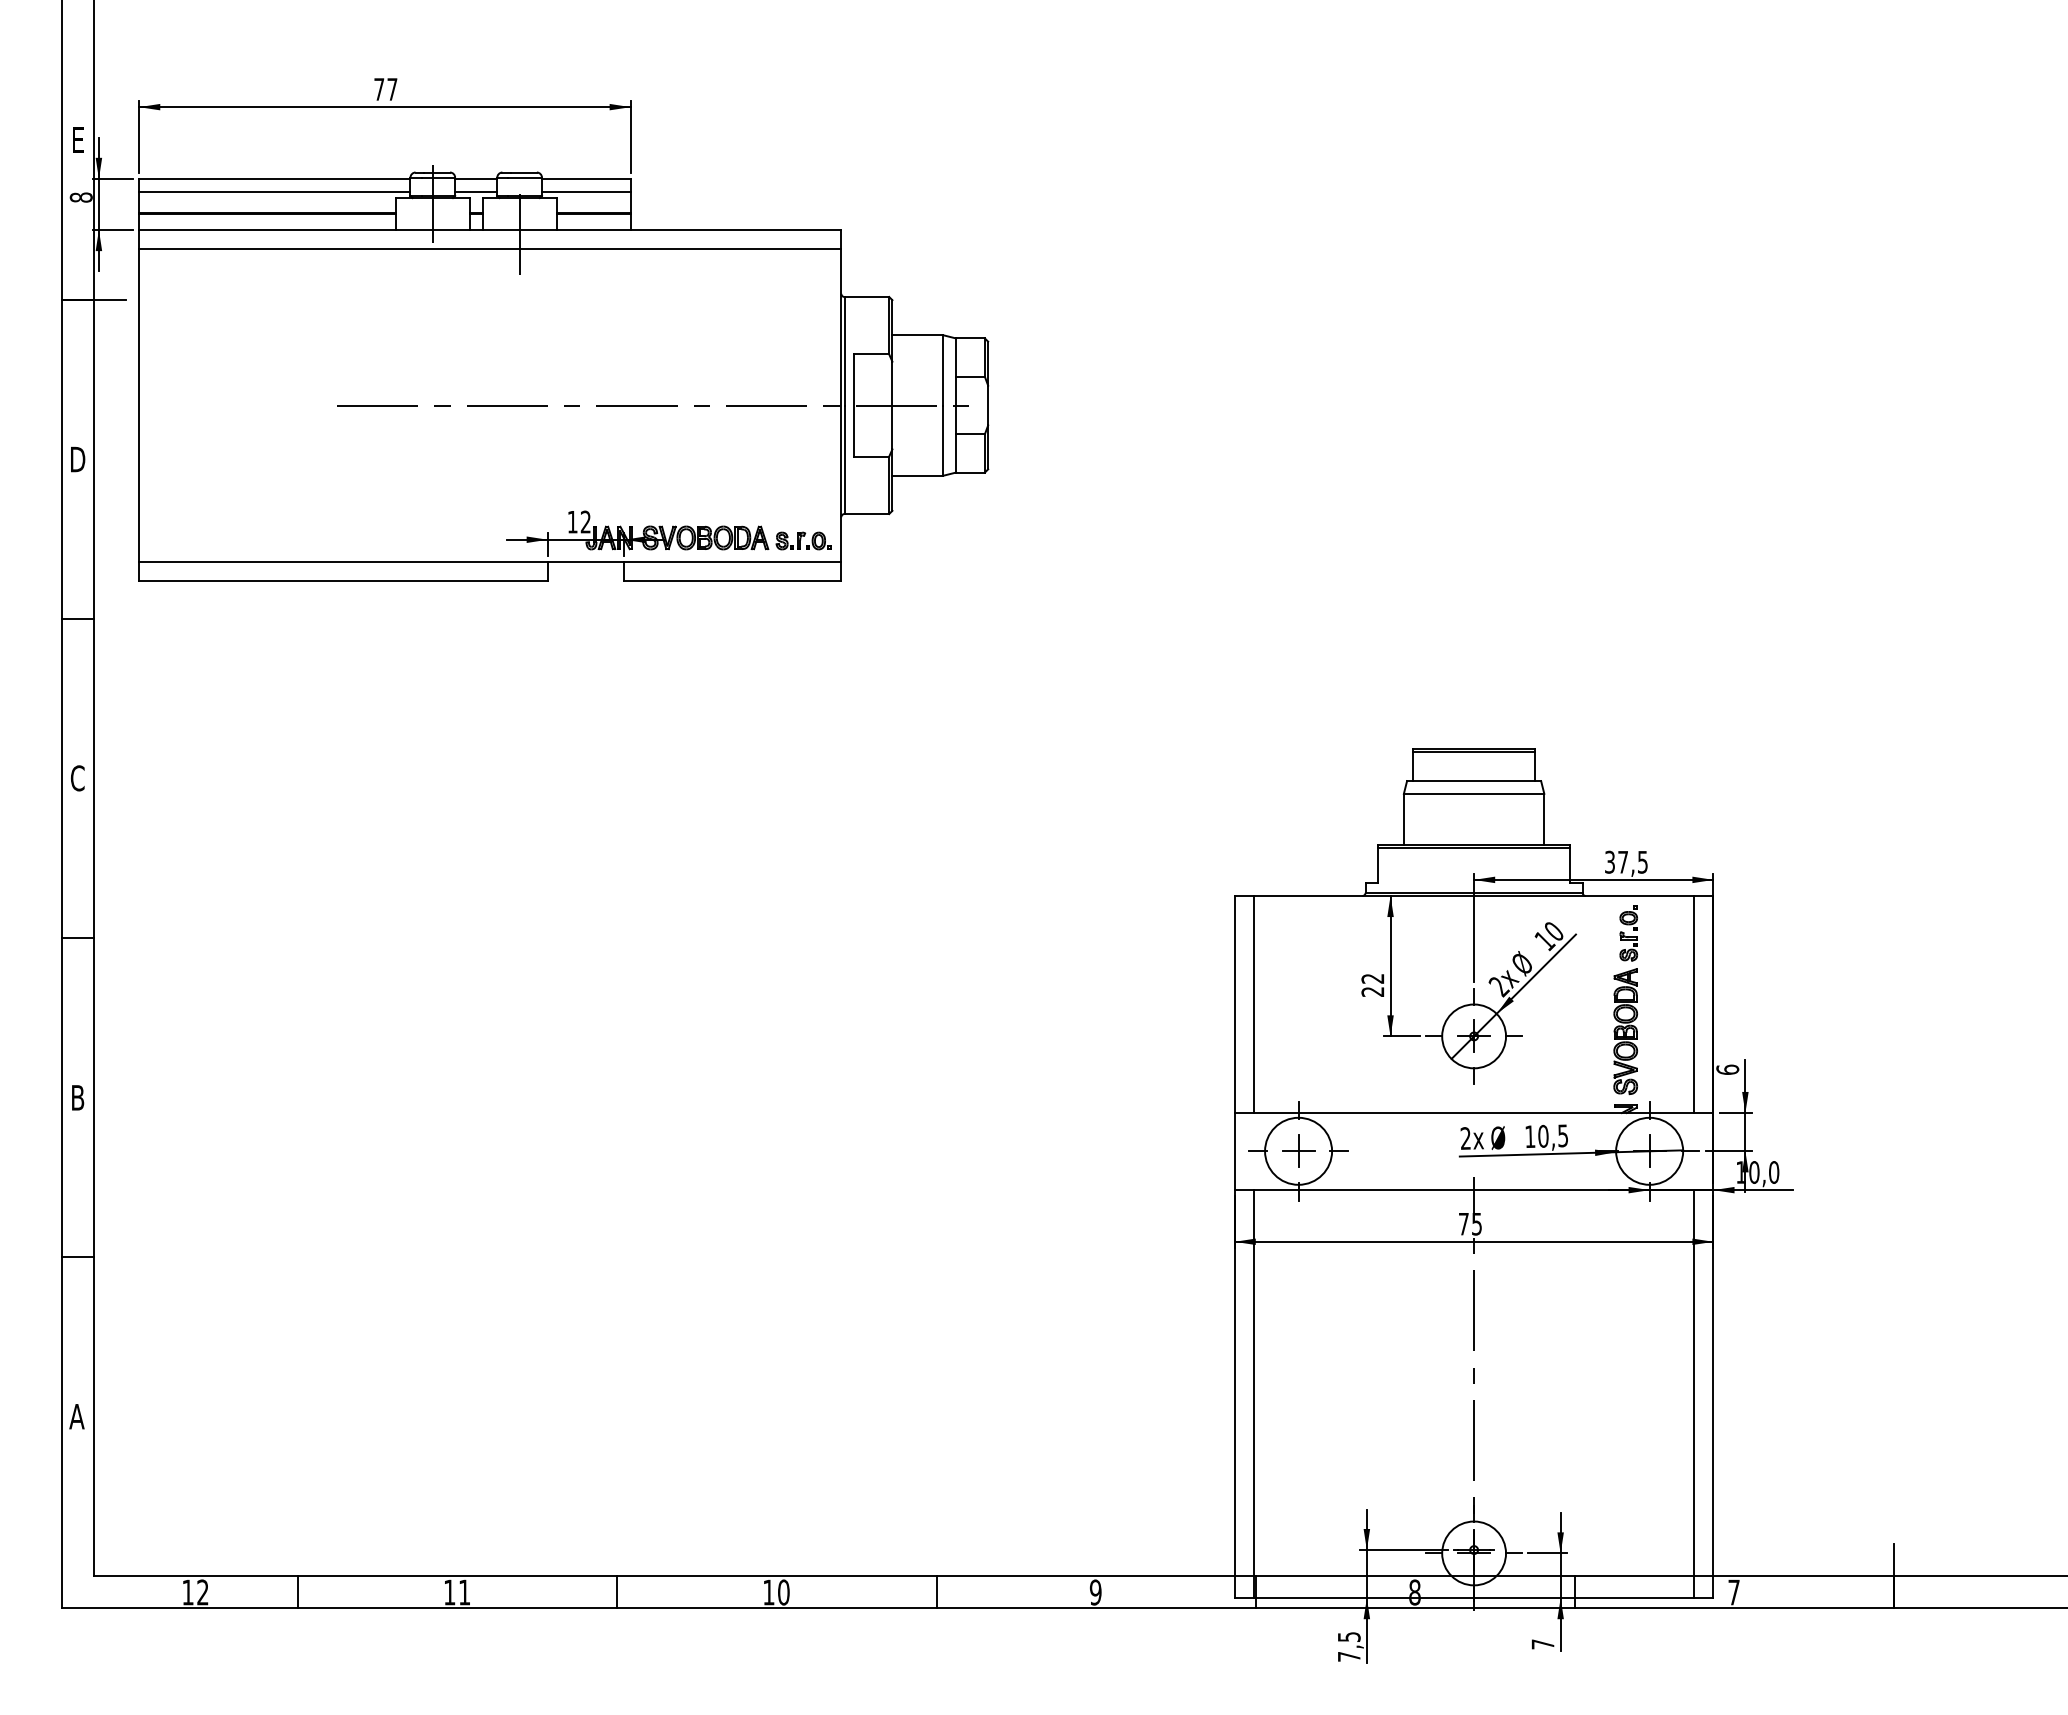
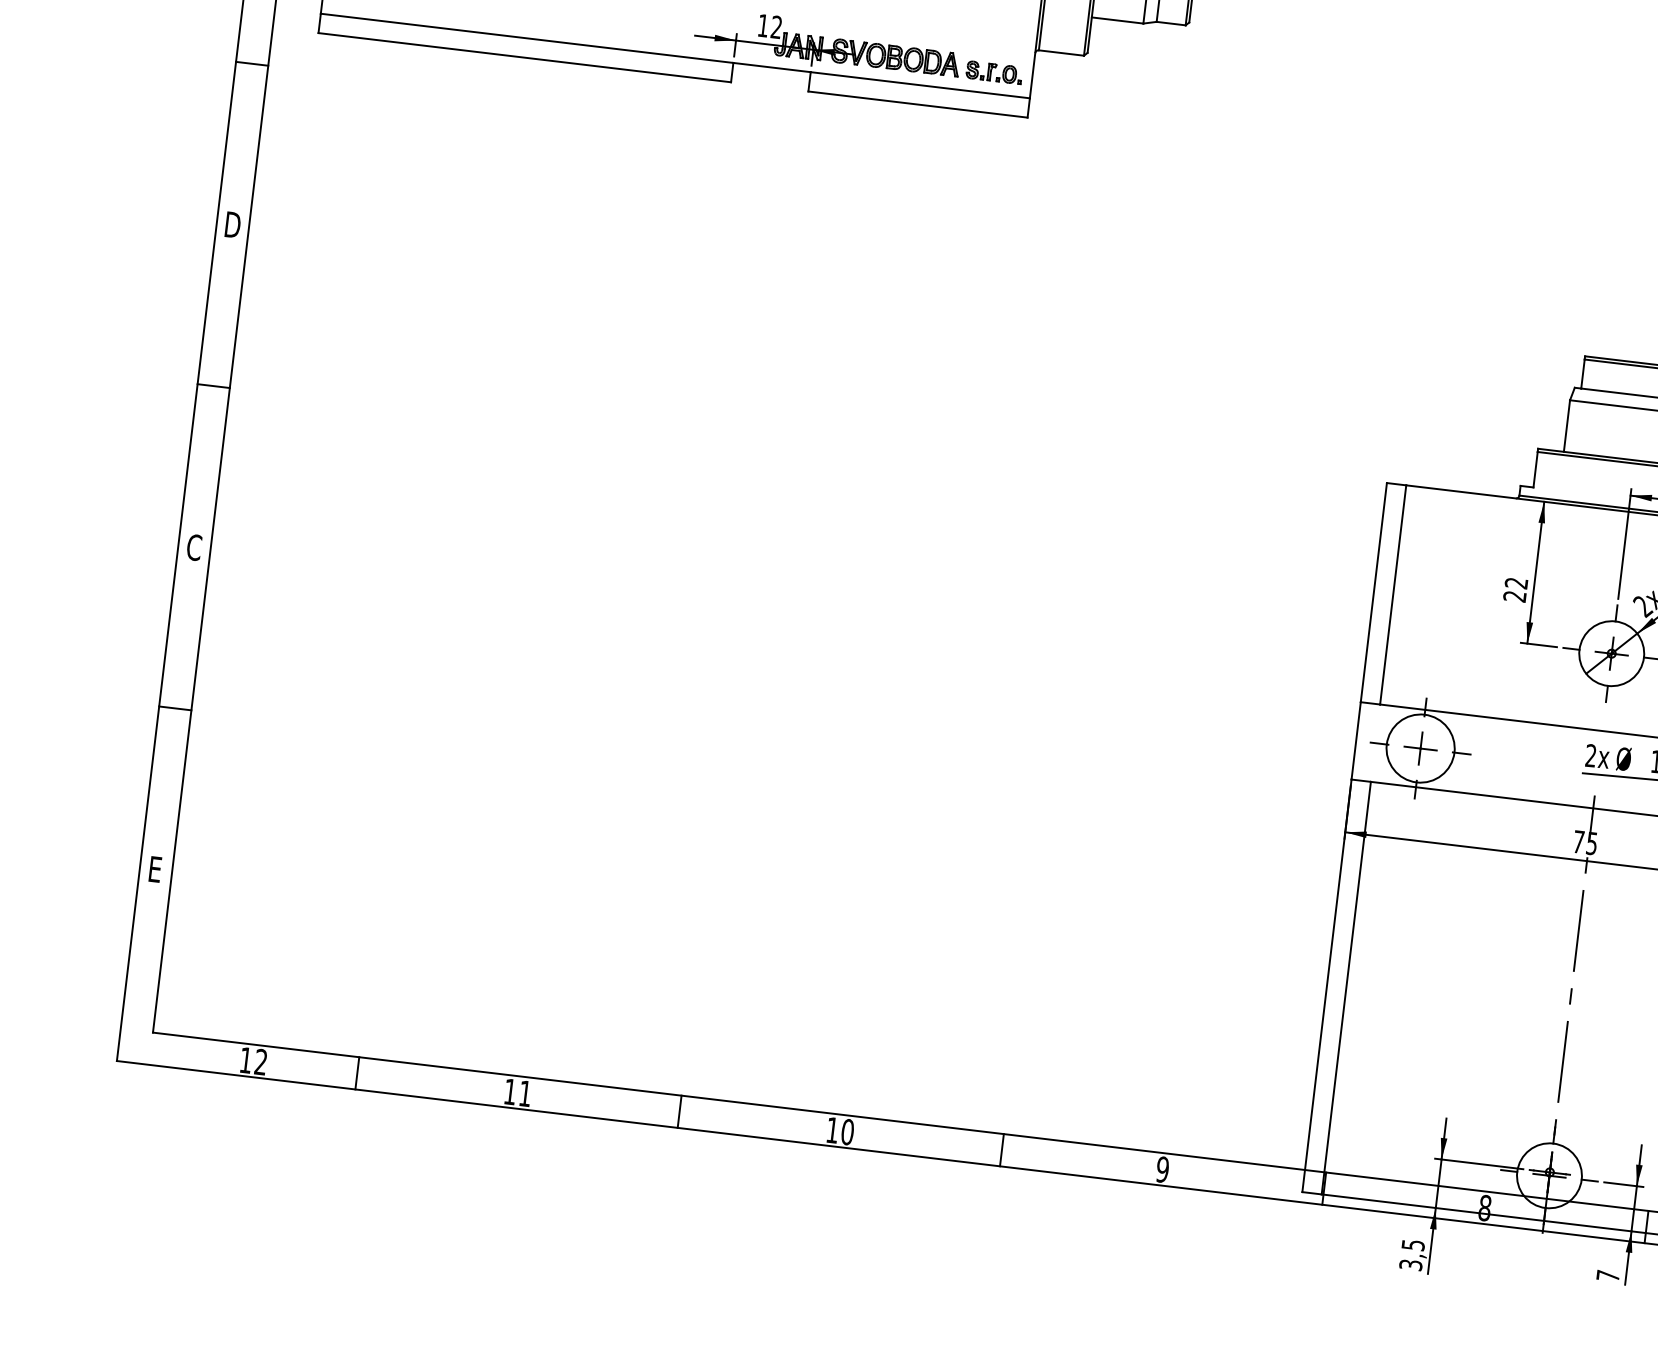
text: (77, 778) -> (232, 225), C -> D
text: (77, 1097) -> (194, 547), B -> C
text: (76, 1416) -> (154, 869), A -> E
text: (1348, 1656) -> (1410, 1264), 7,5 -> 3,5

